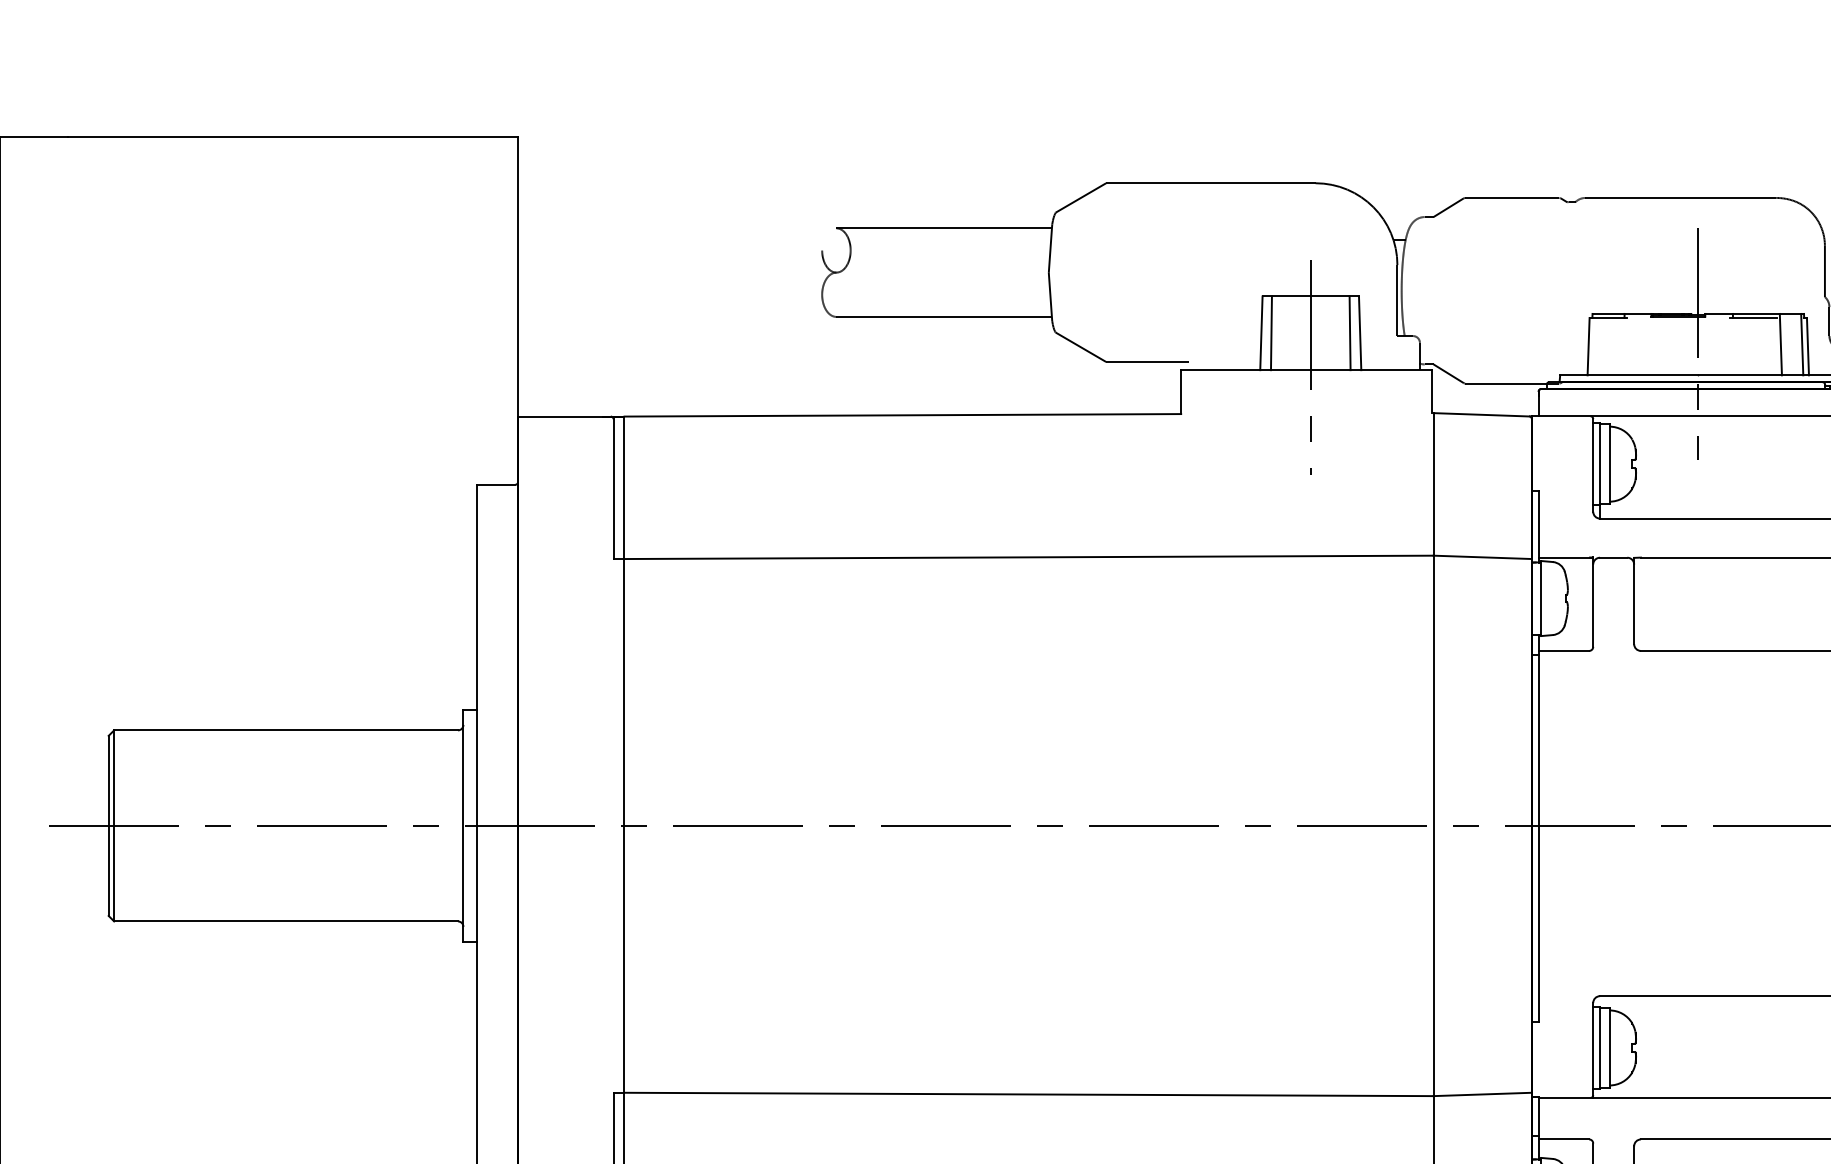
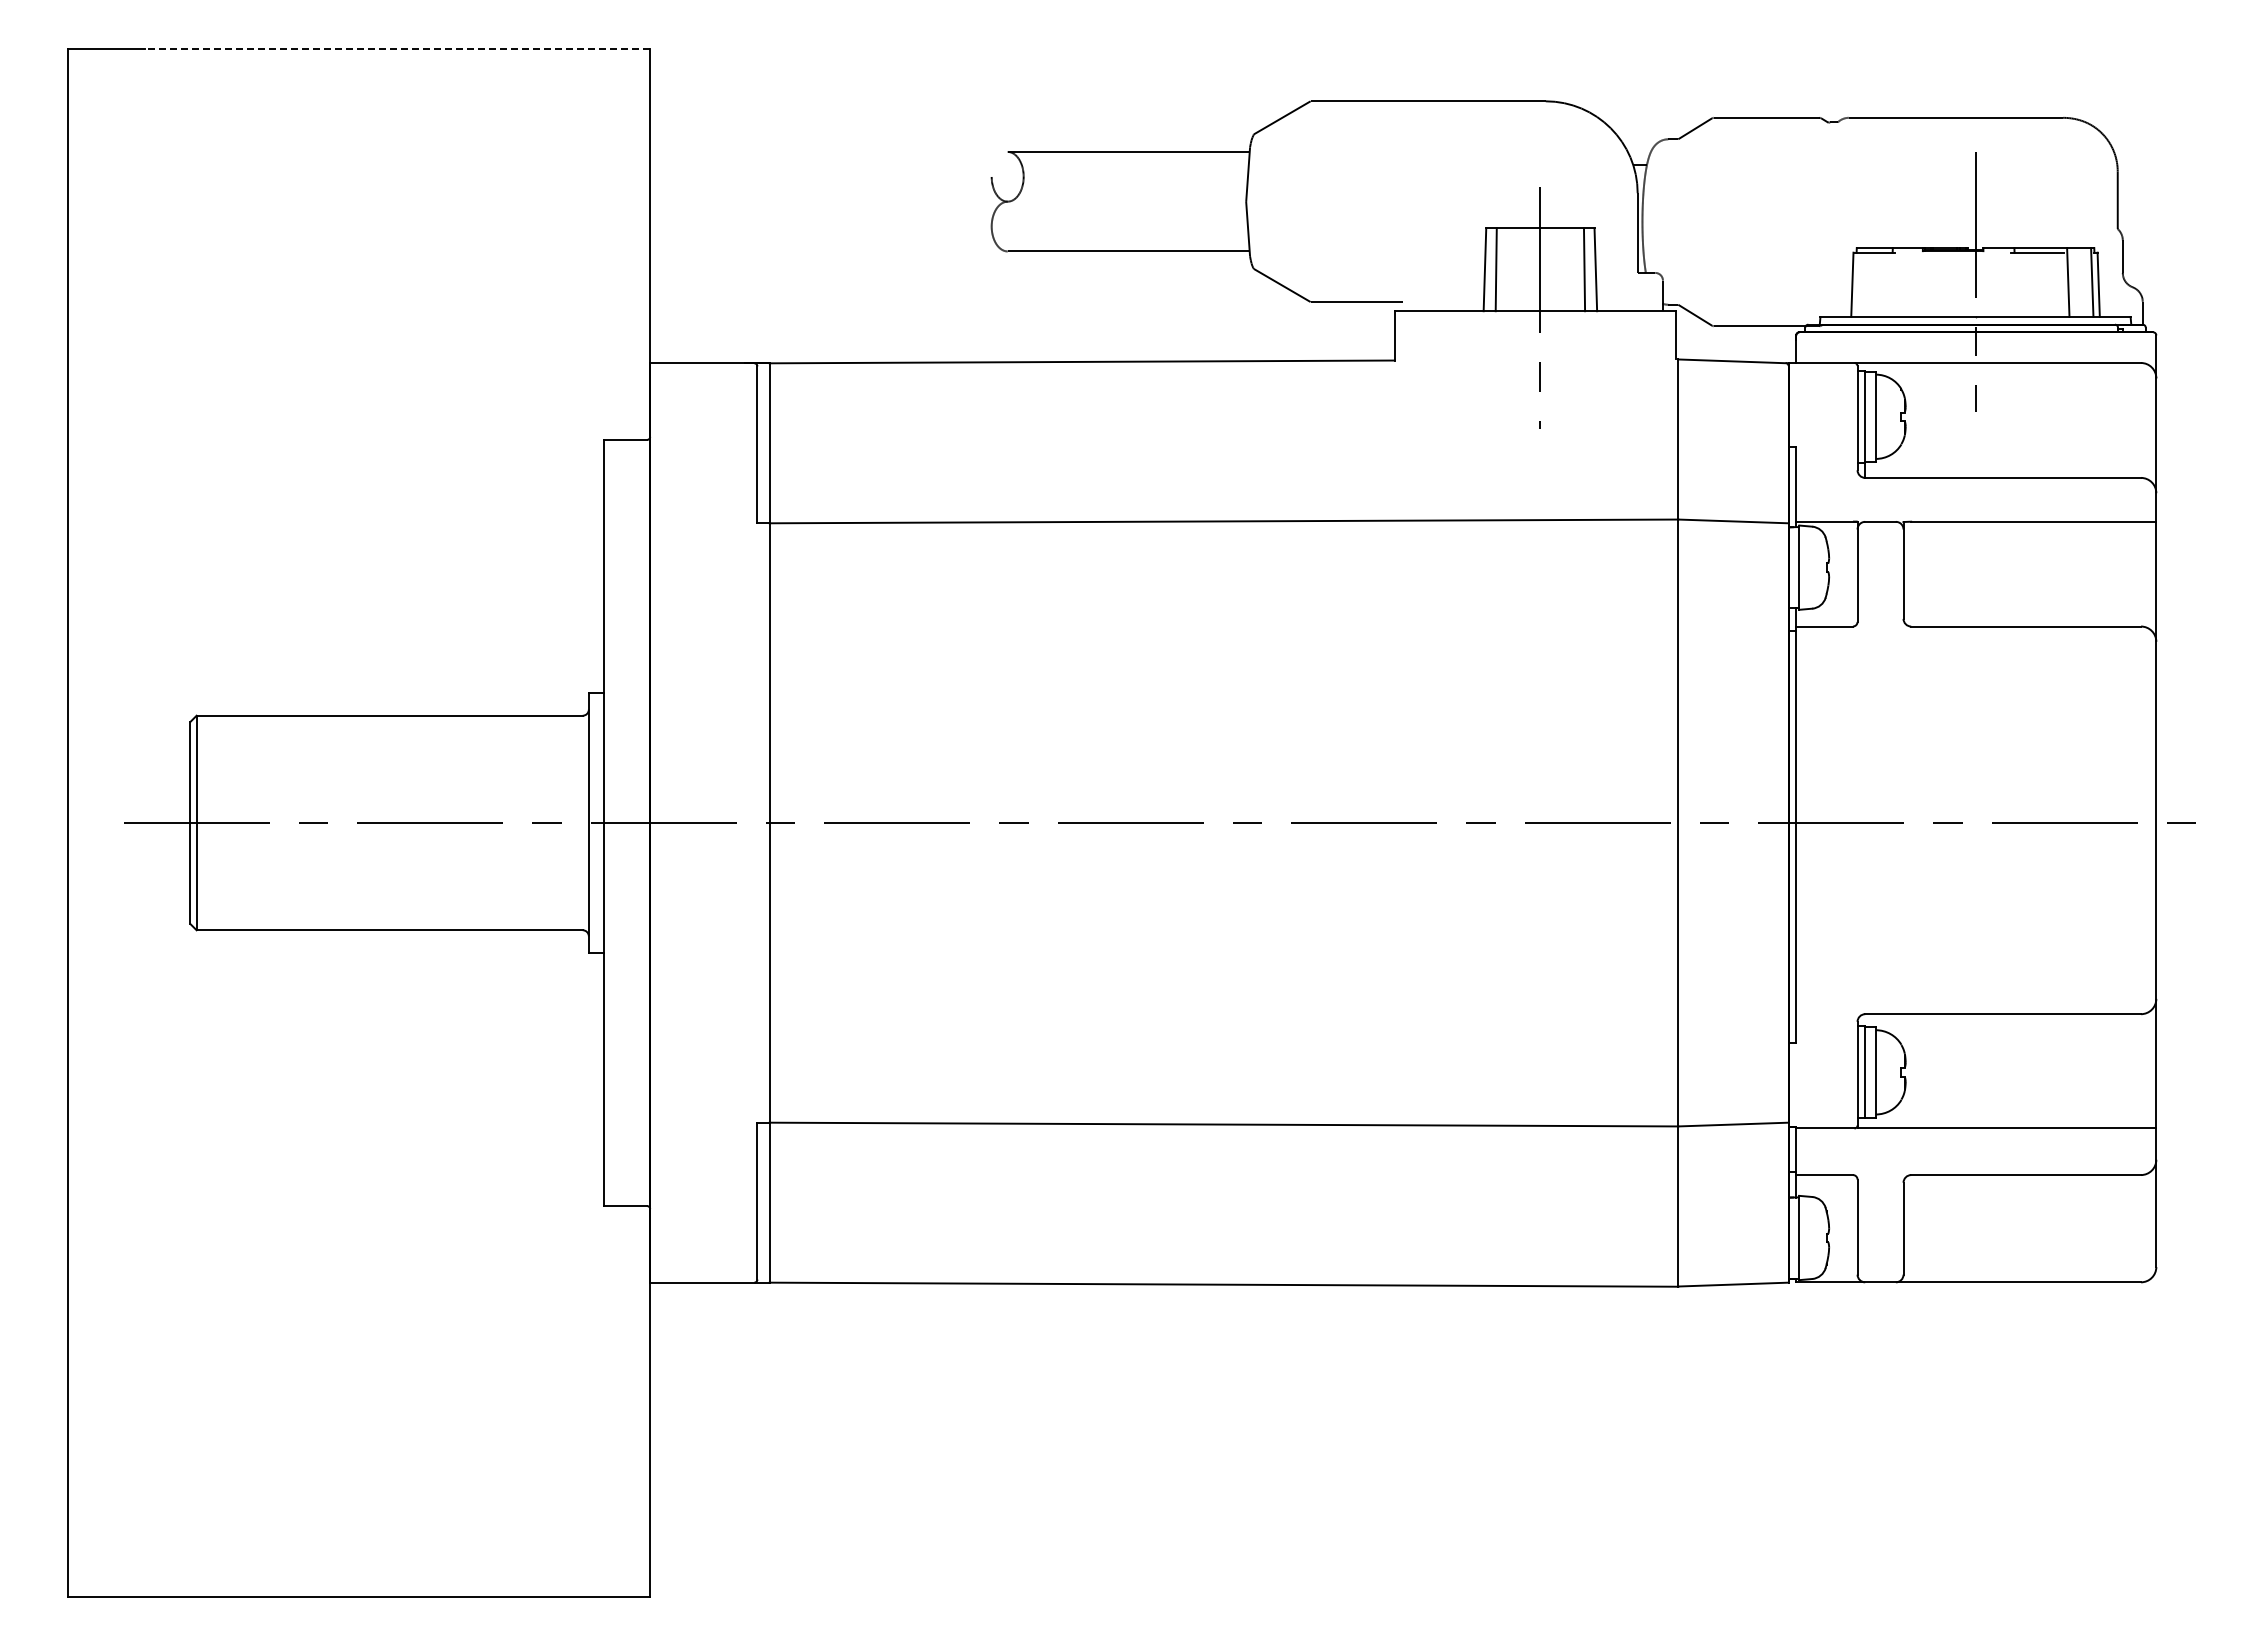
line: (293, 137) -> (397, 49), solid -> dashed

